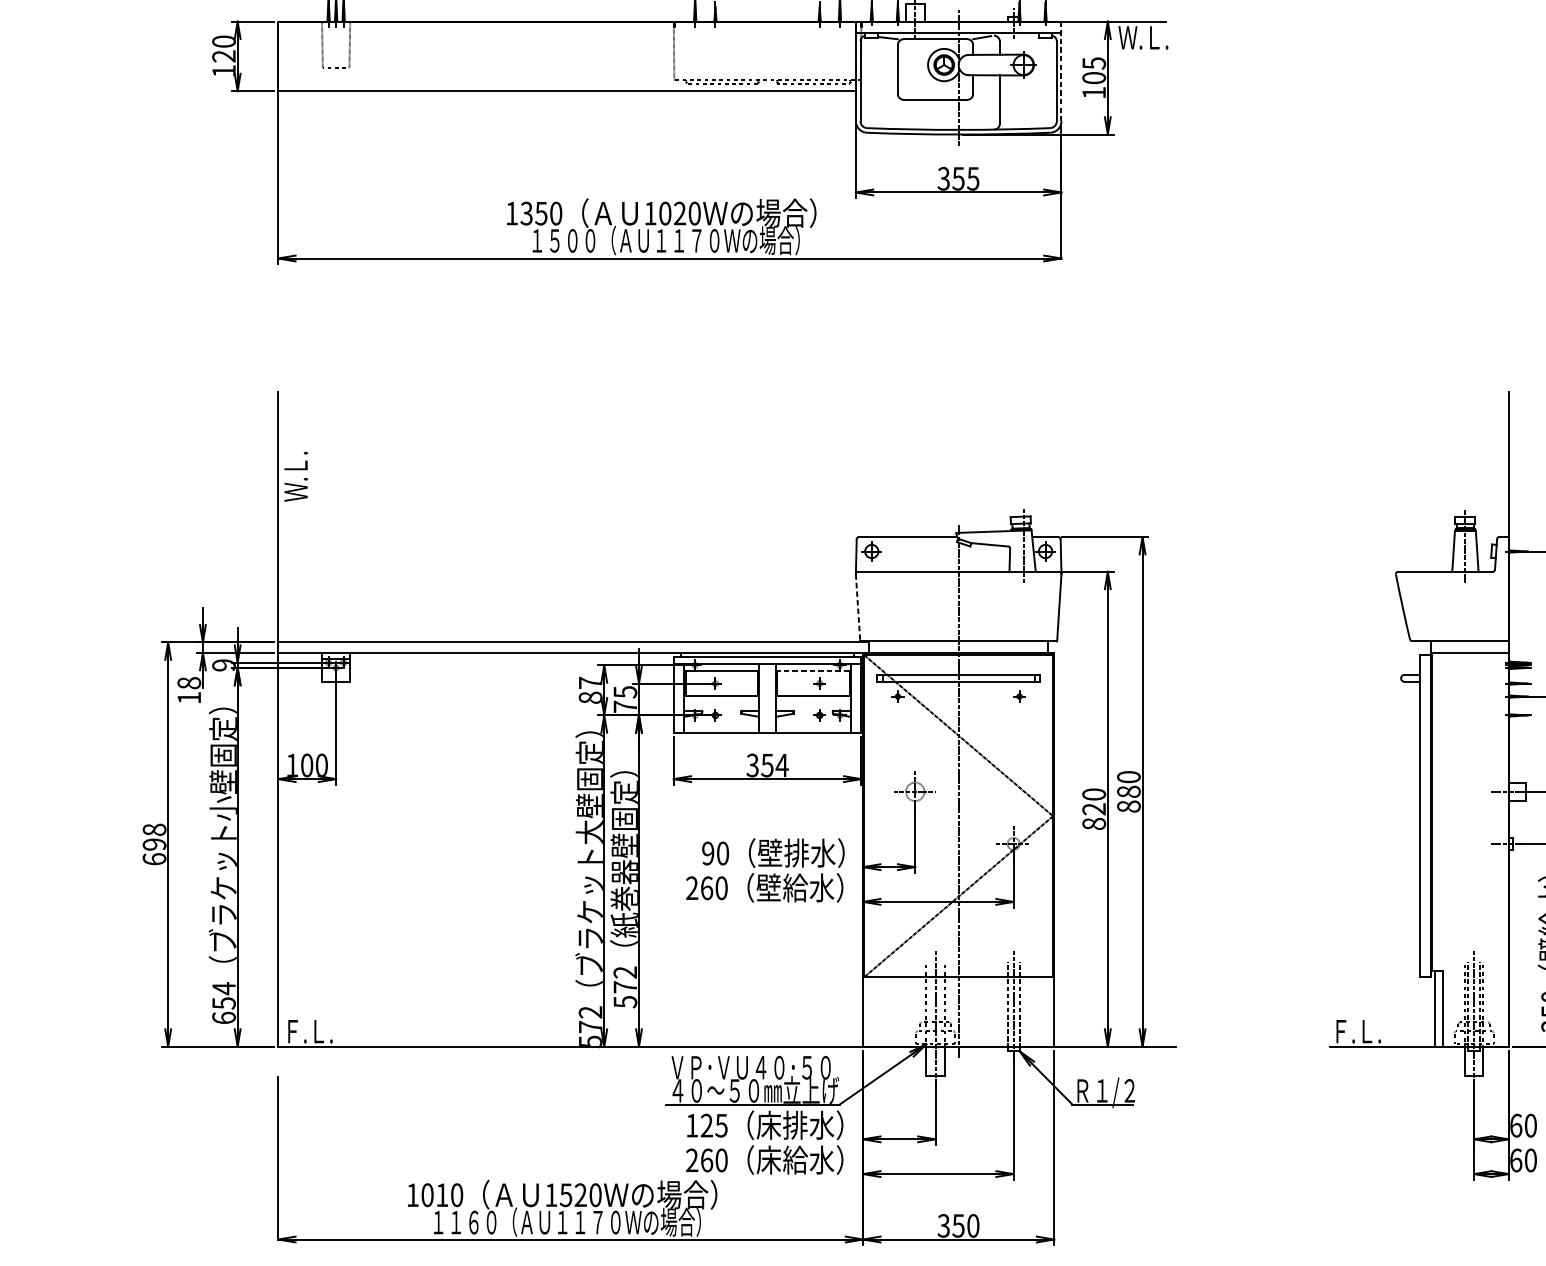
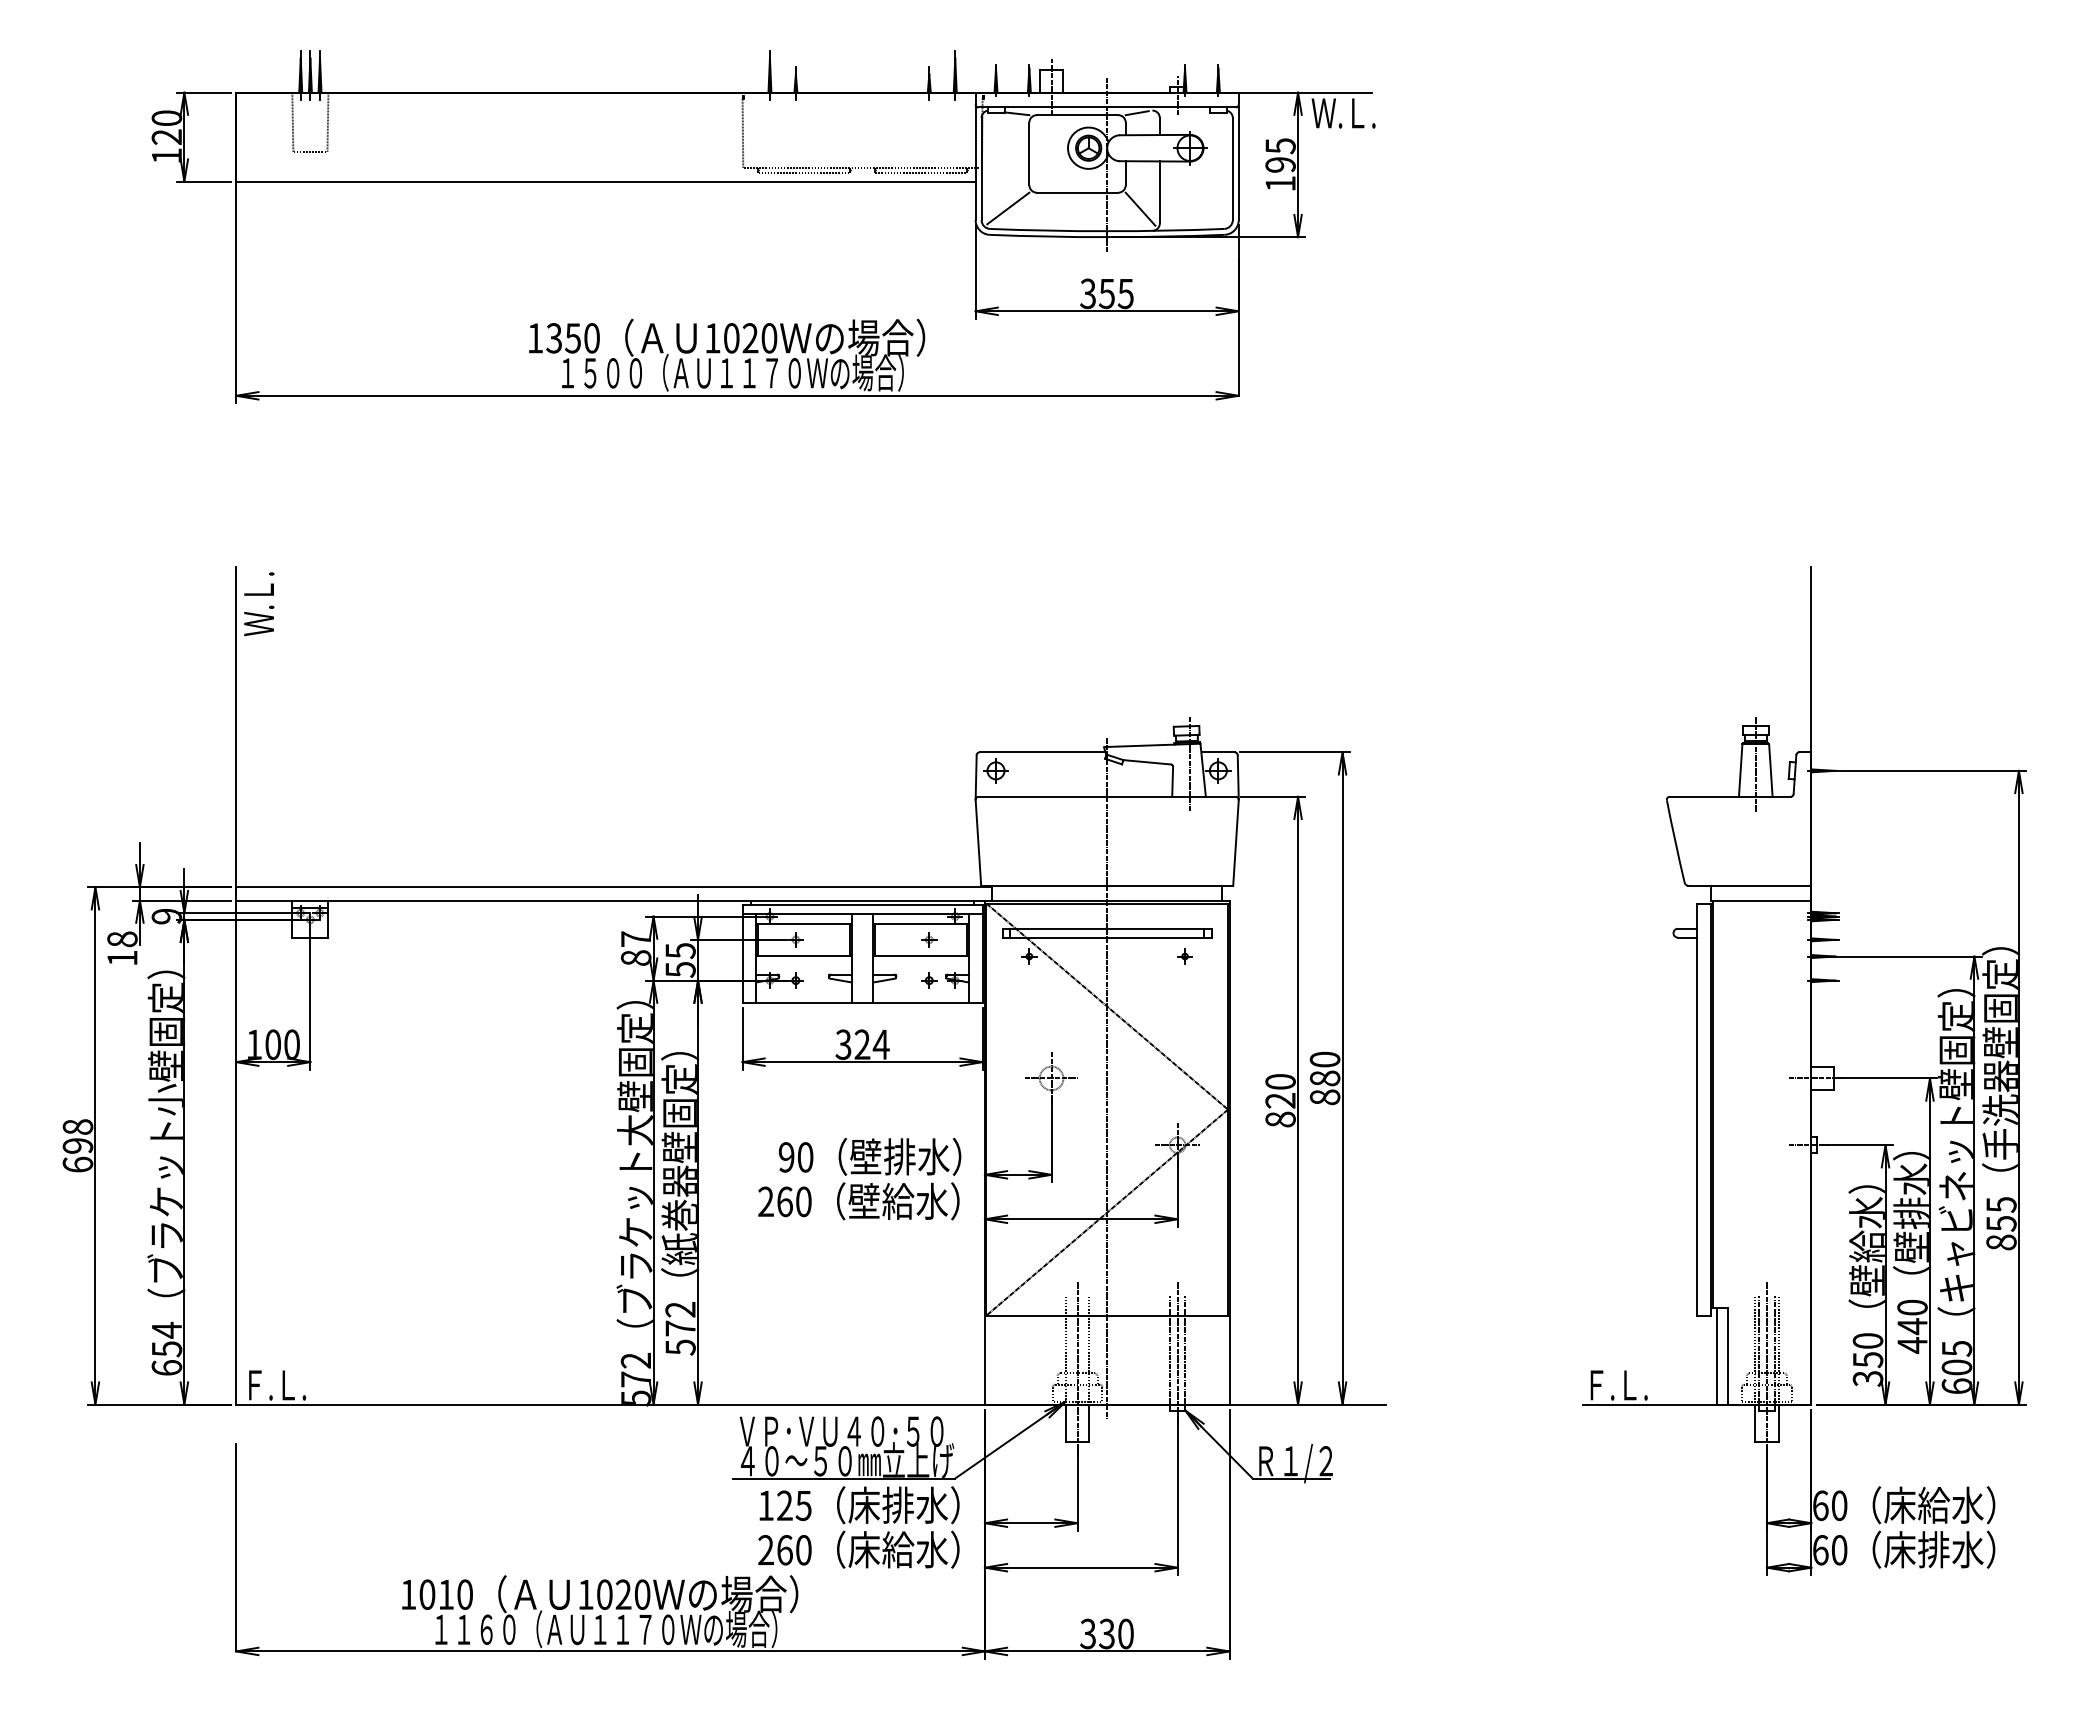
line: (1061, 71) -> (1238, 156), dashed -> solid
text: (1094, 77) -> (1280, 164), 105 -> 195
line: (881, 112) -> (1008, 208), added
line: (984, 112) -> (1140, 208), added
text: (296, 477) -> (259, 604), moved
line: (858, 607) -> (978, 842), dashed -> solid
line: (812, 671) -> (920, 924), dashed -> solid
text: (625, 706) -> (680, 969), 75 -> 55
text: (767, 765) -> (862, 1044), 354 -> 324
text: (565, 1195) -> (604, 1594), 1520 -> 1020
text: (958, 1225) -> (1106, 1633), 350 -> 330

